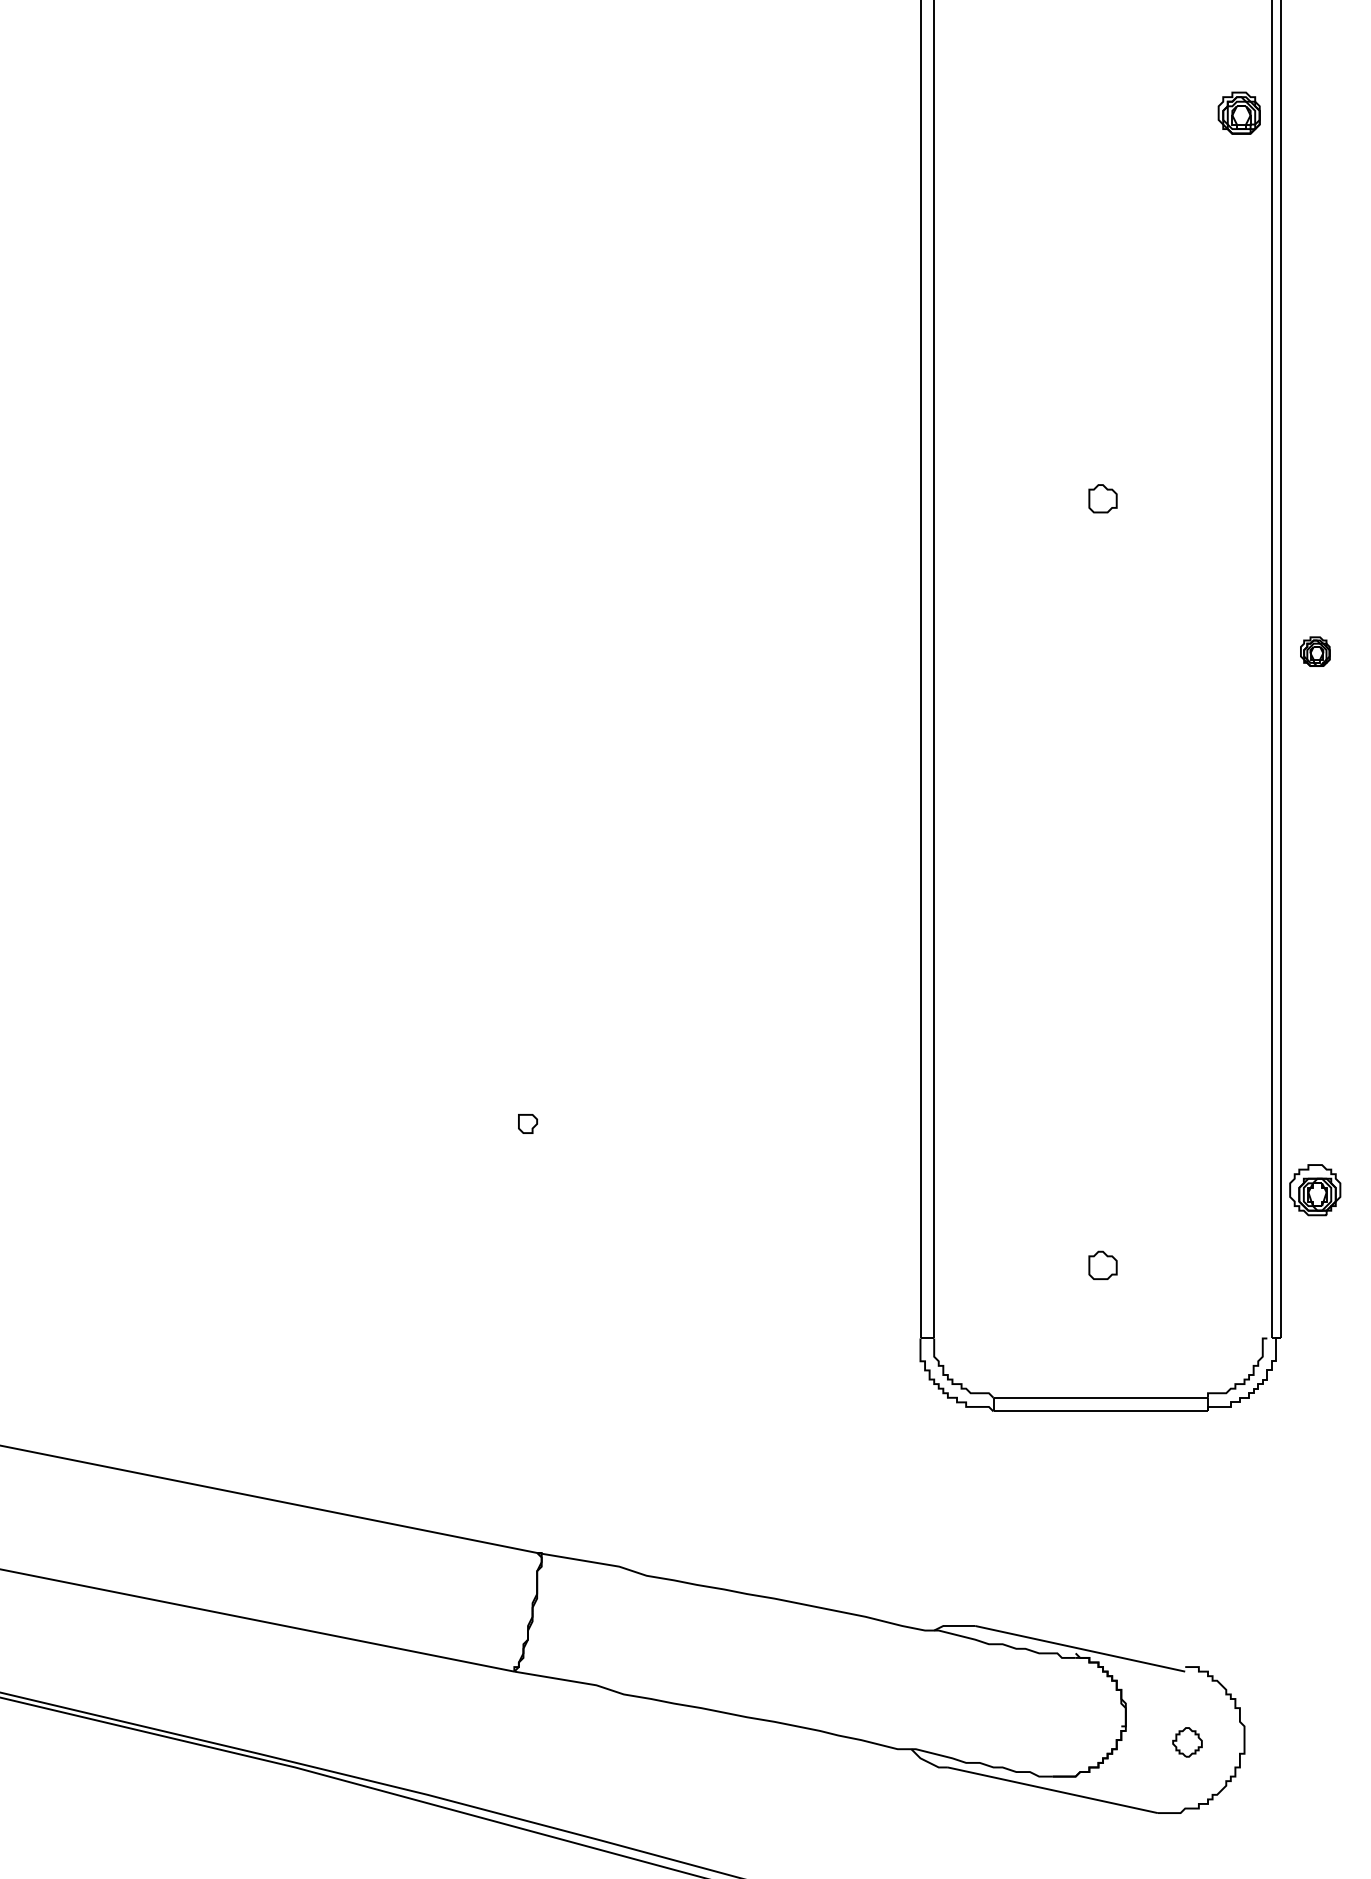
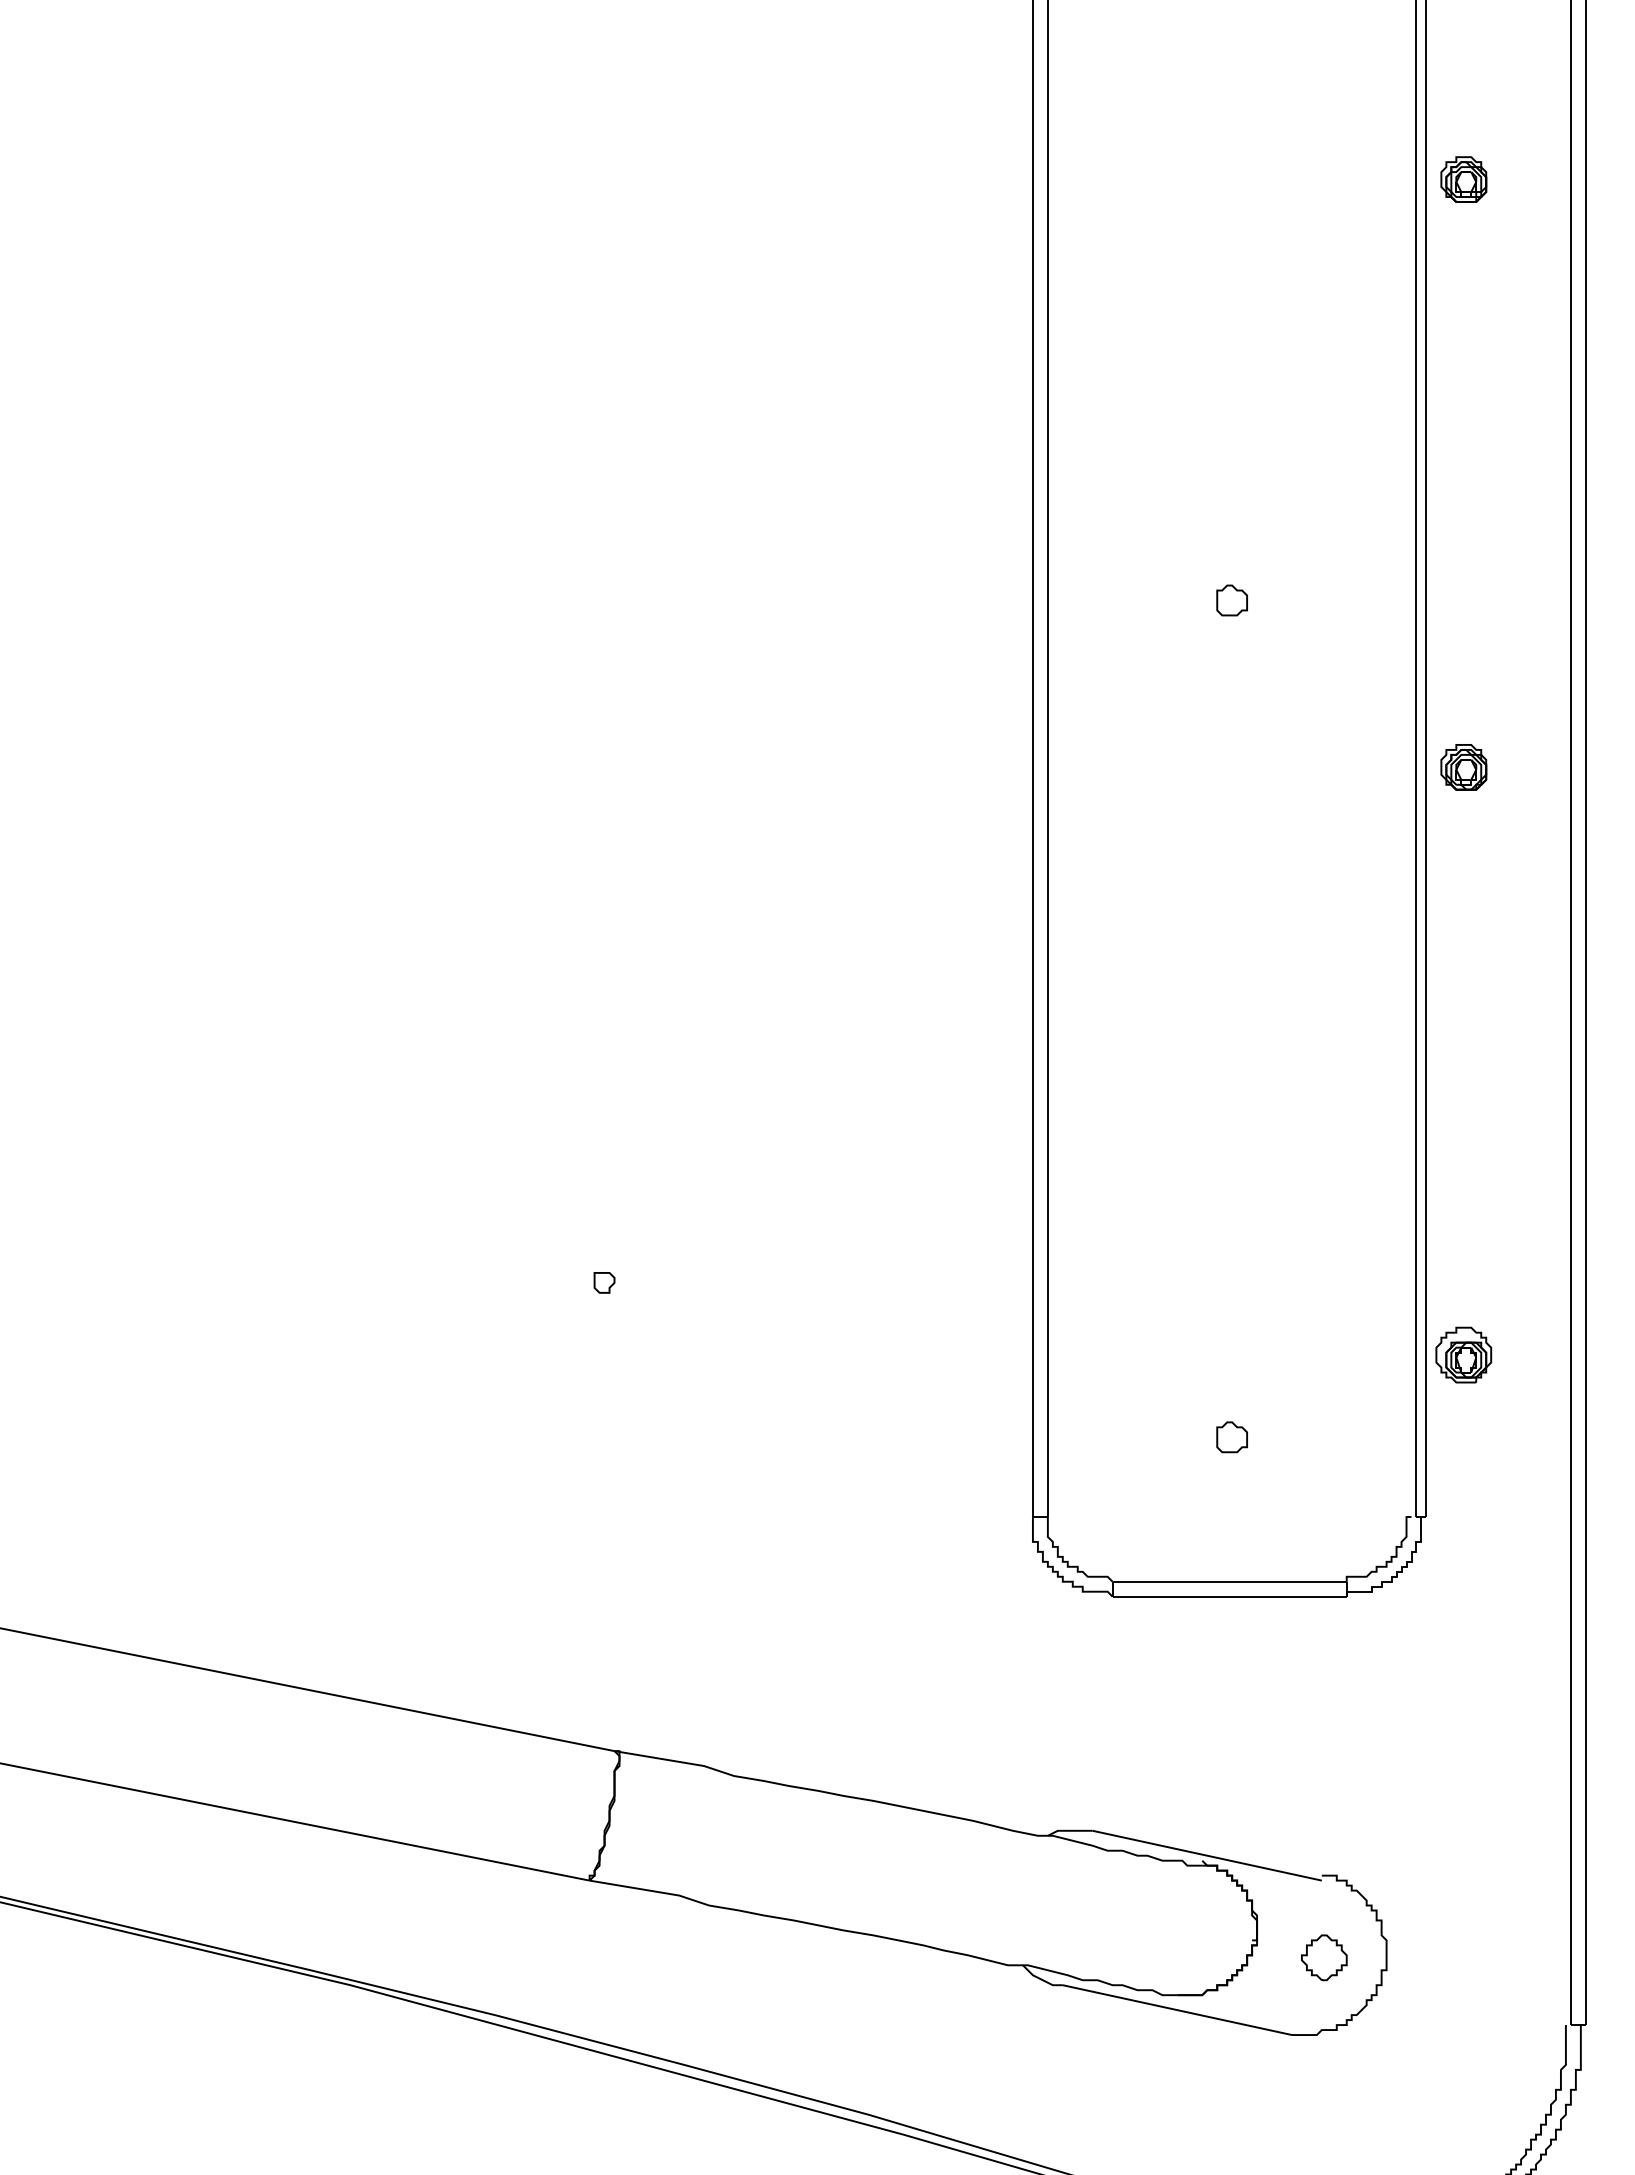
part: (1238, 113) -> (1463, 179), moved
part: (1314, 651) -> (1463, 767), size x1.43
part: (1187, 1742) -> (1324, 1957), size x1.43

